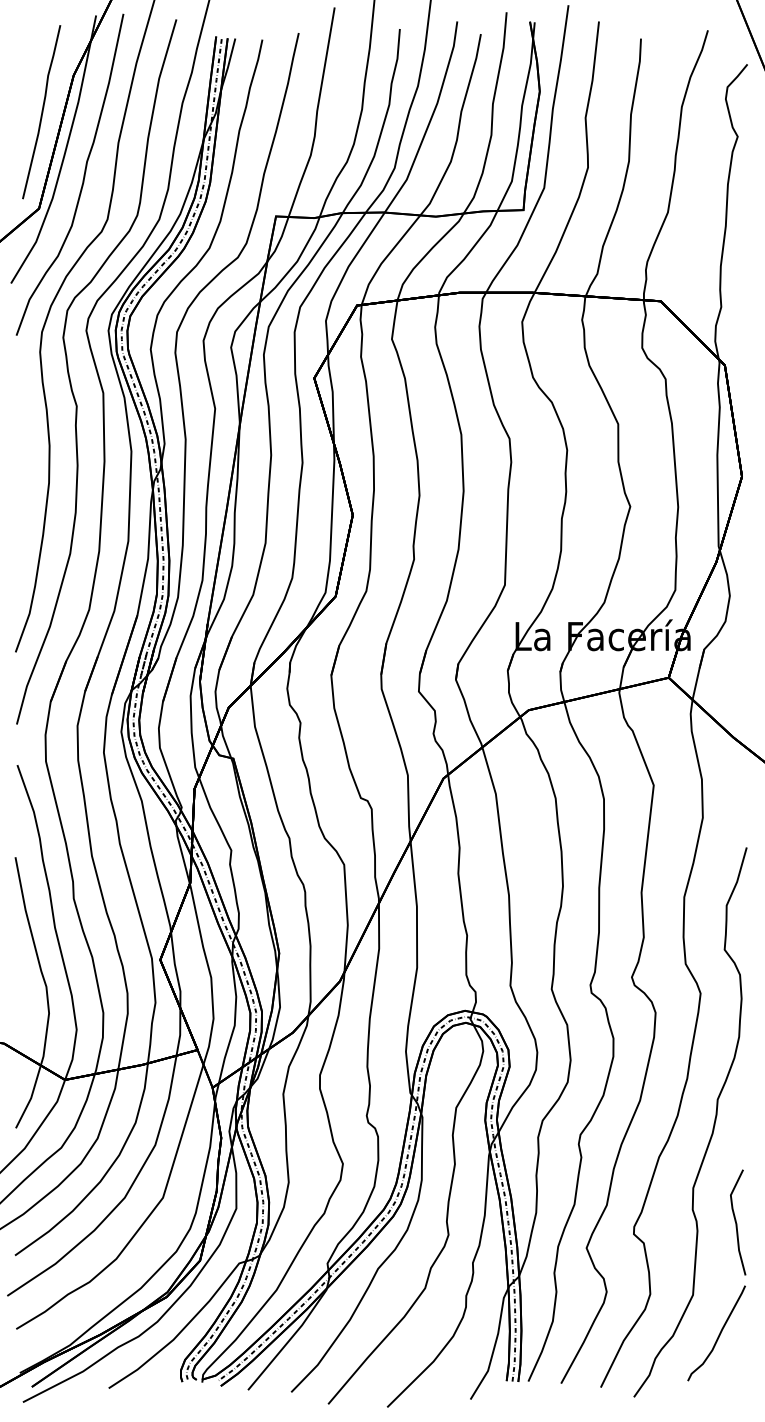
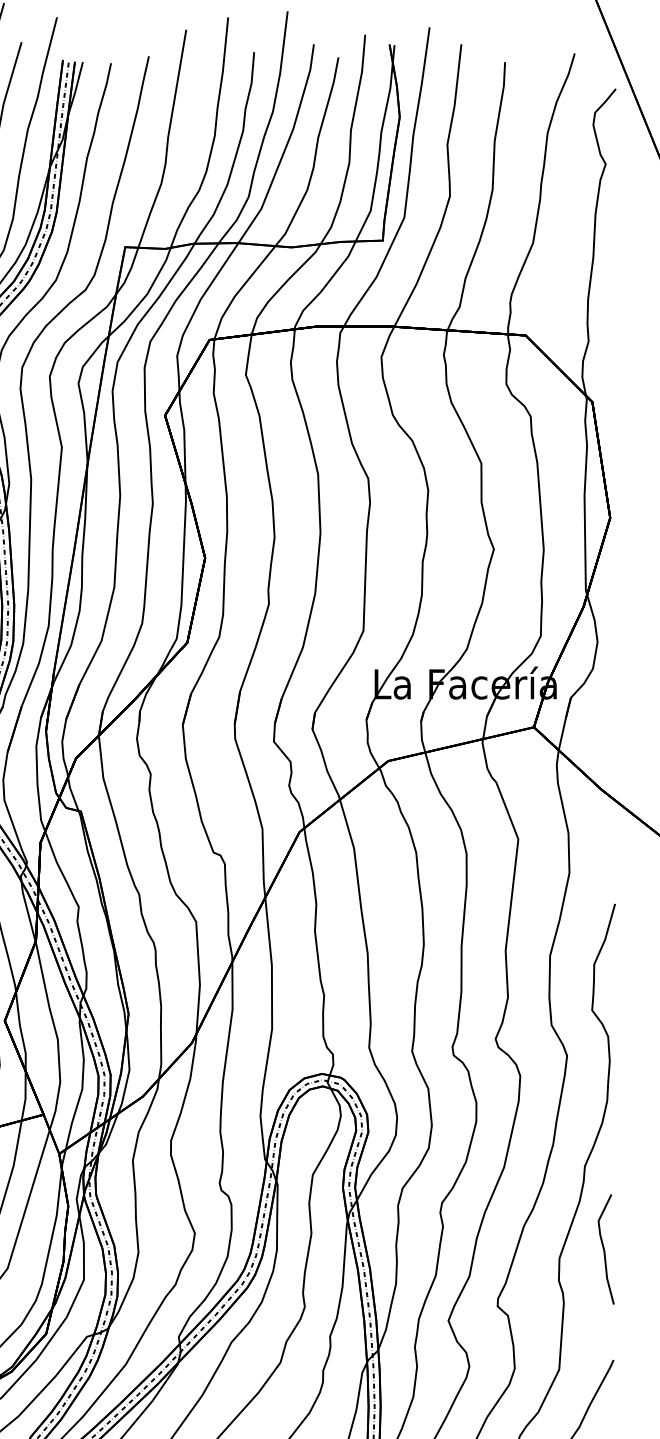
curve: (737, 1223) -> (605, 1250), moved

